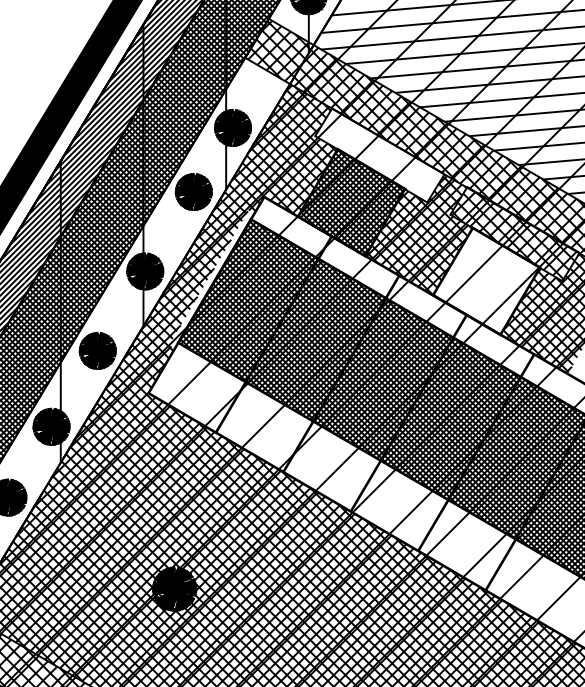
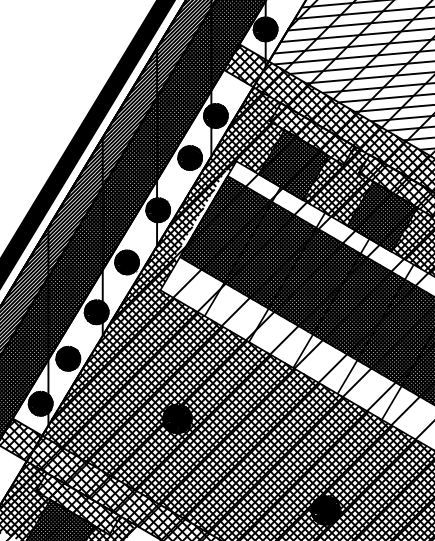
hatch: (378, 157) -> (311, 135), added
hatch: (486, 279) -> (382, 215), added

